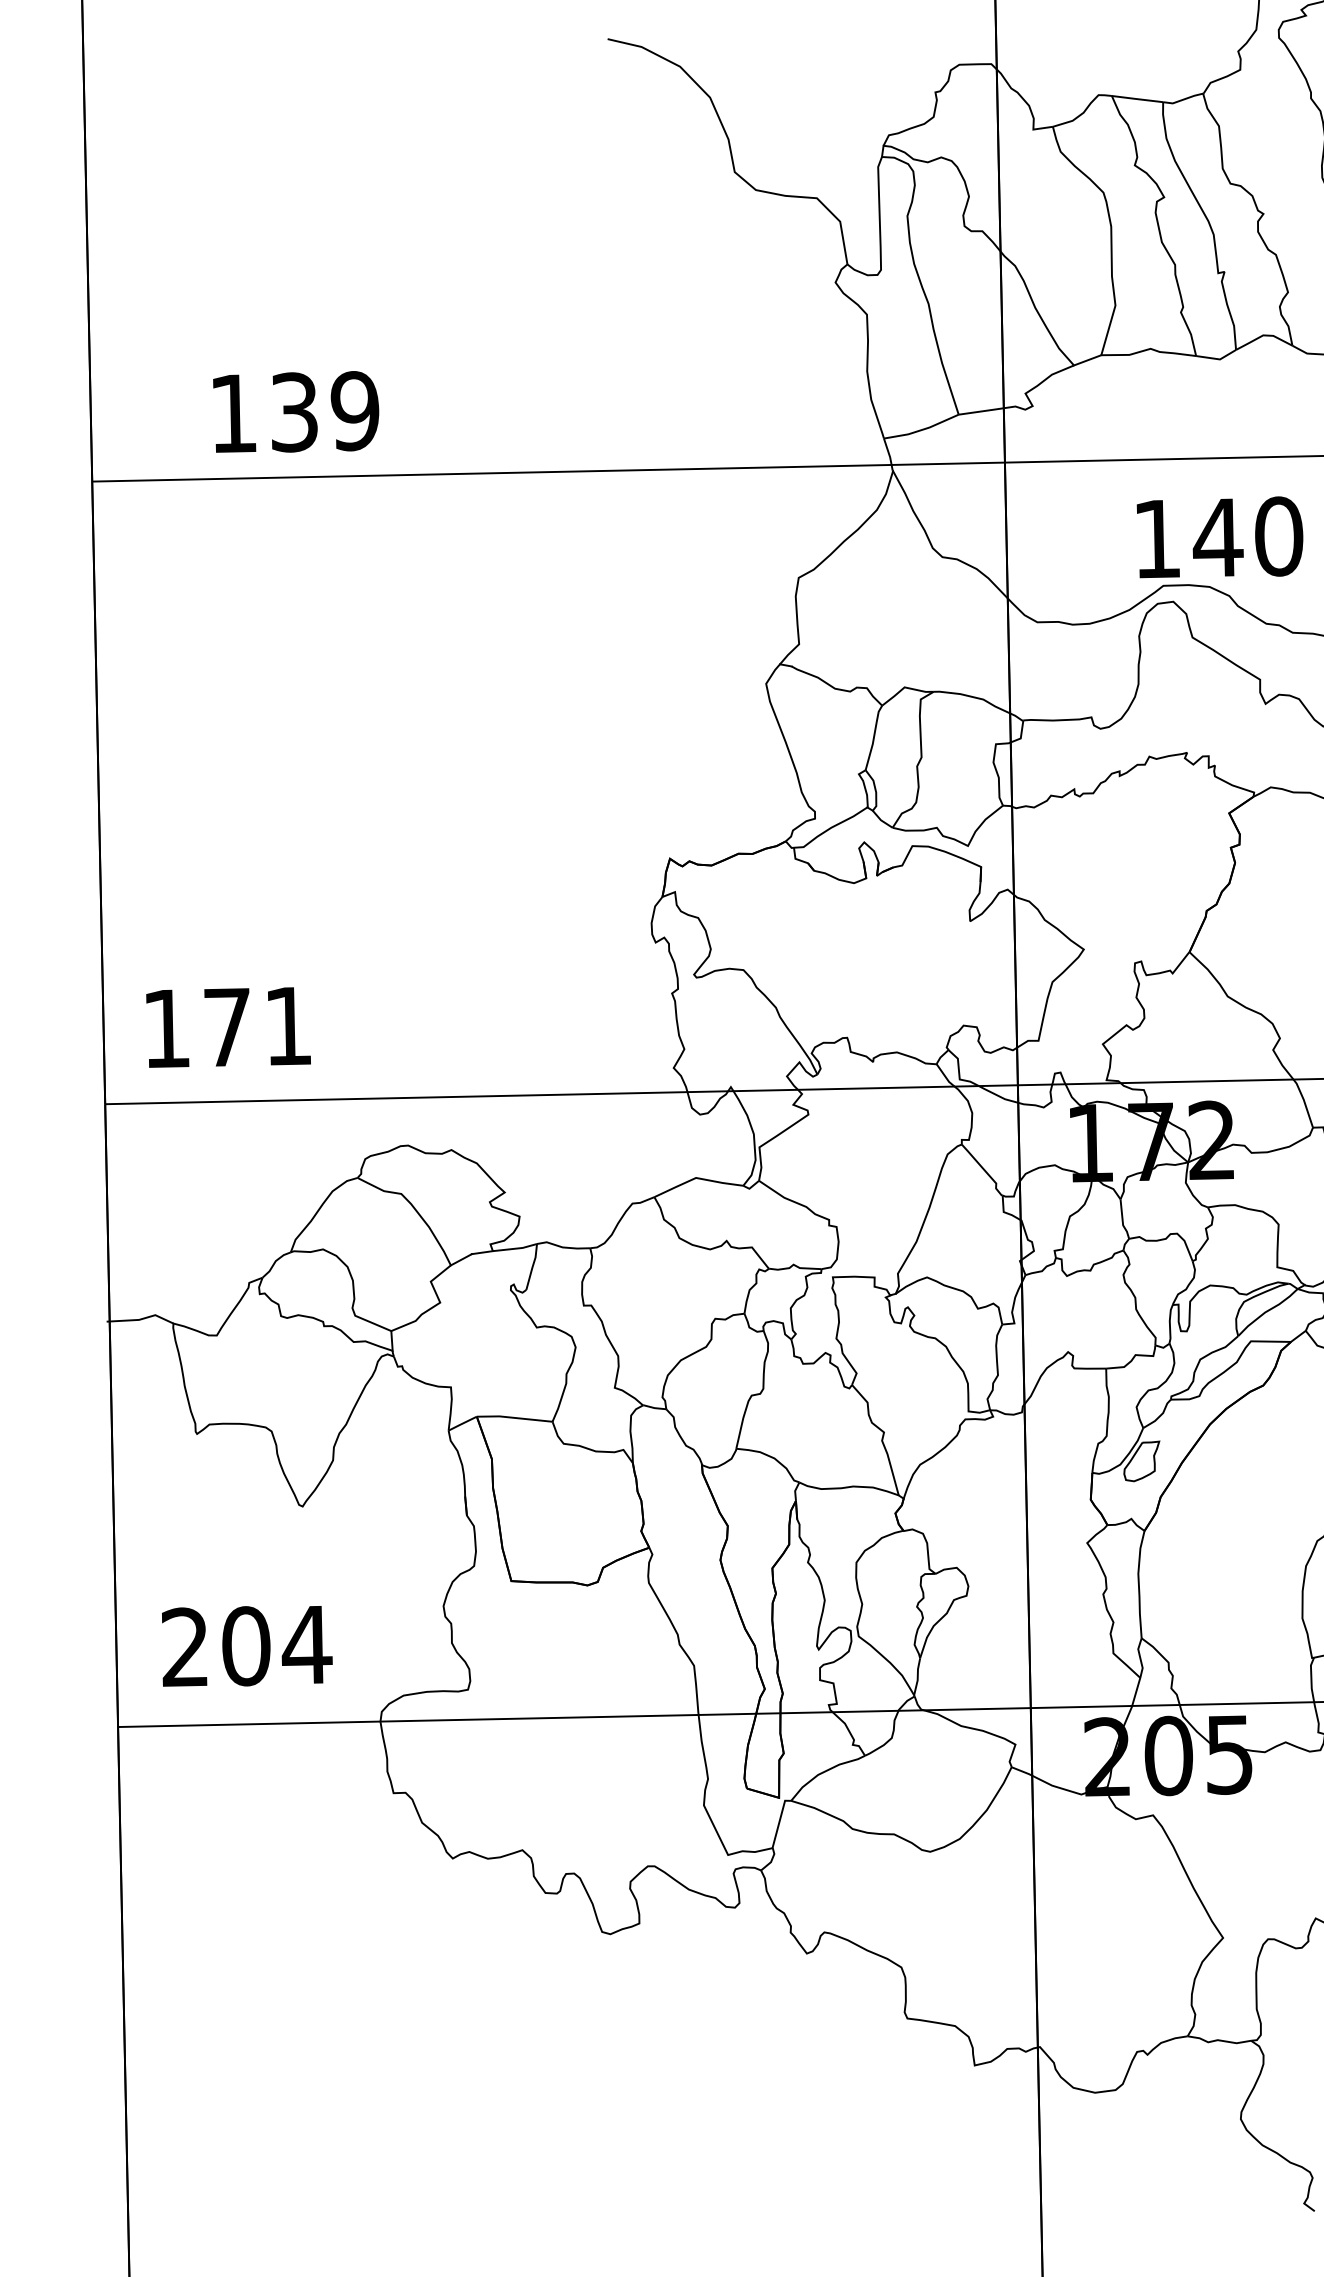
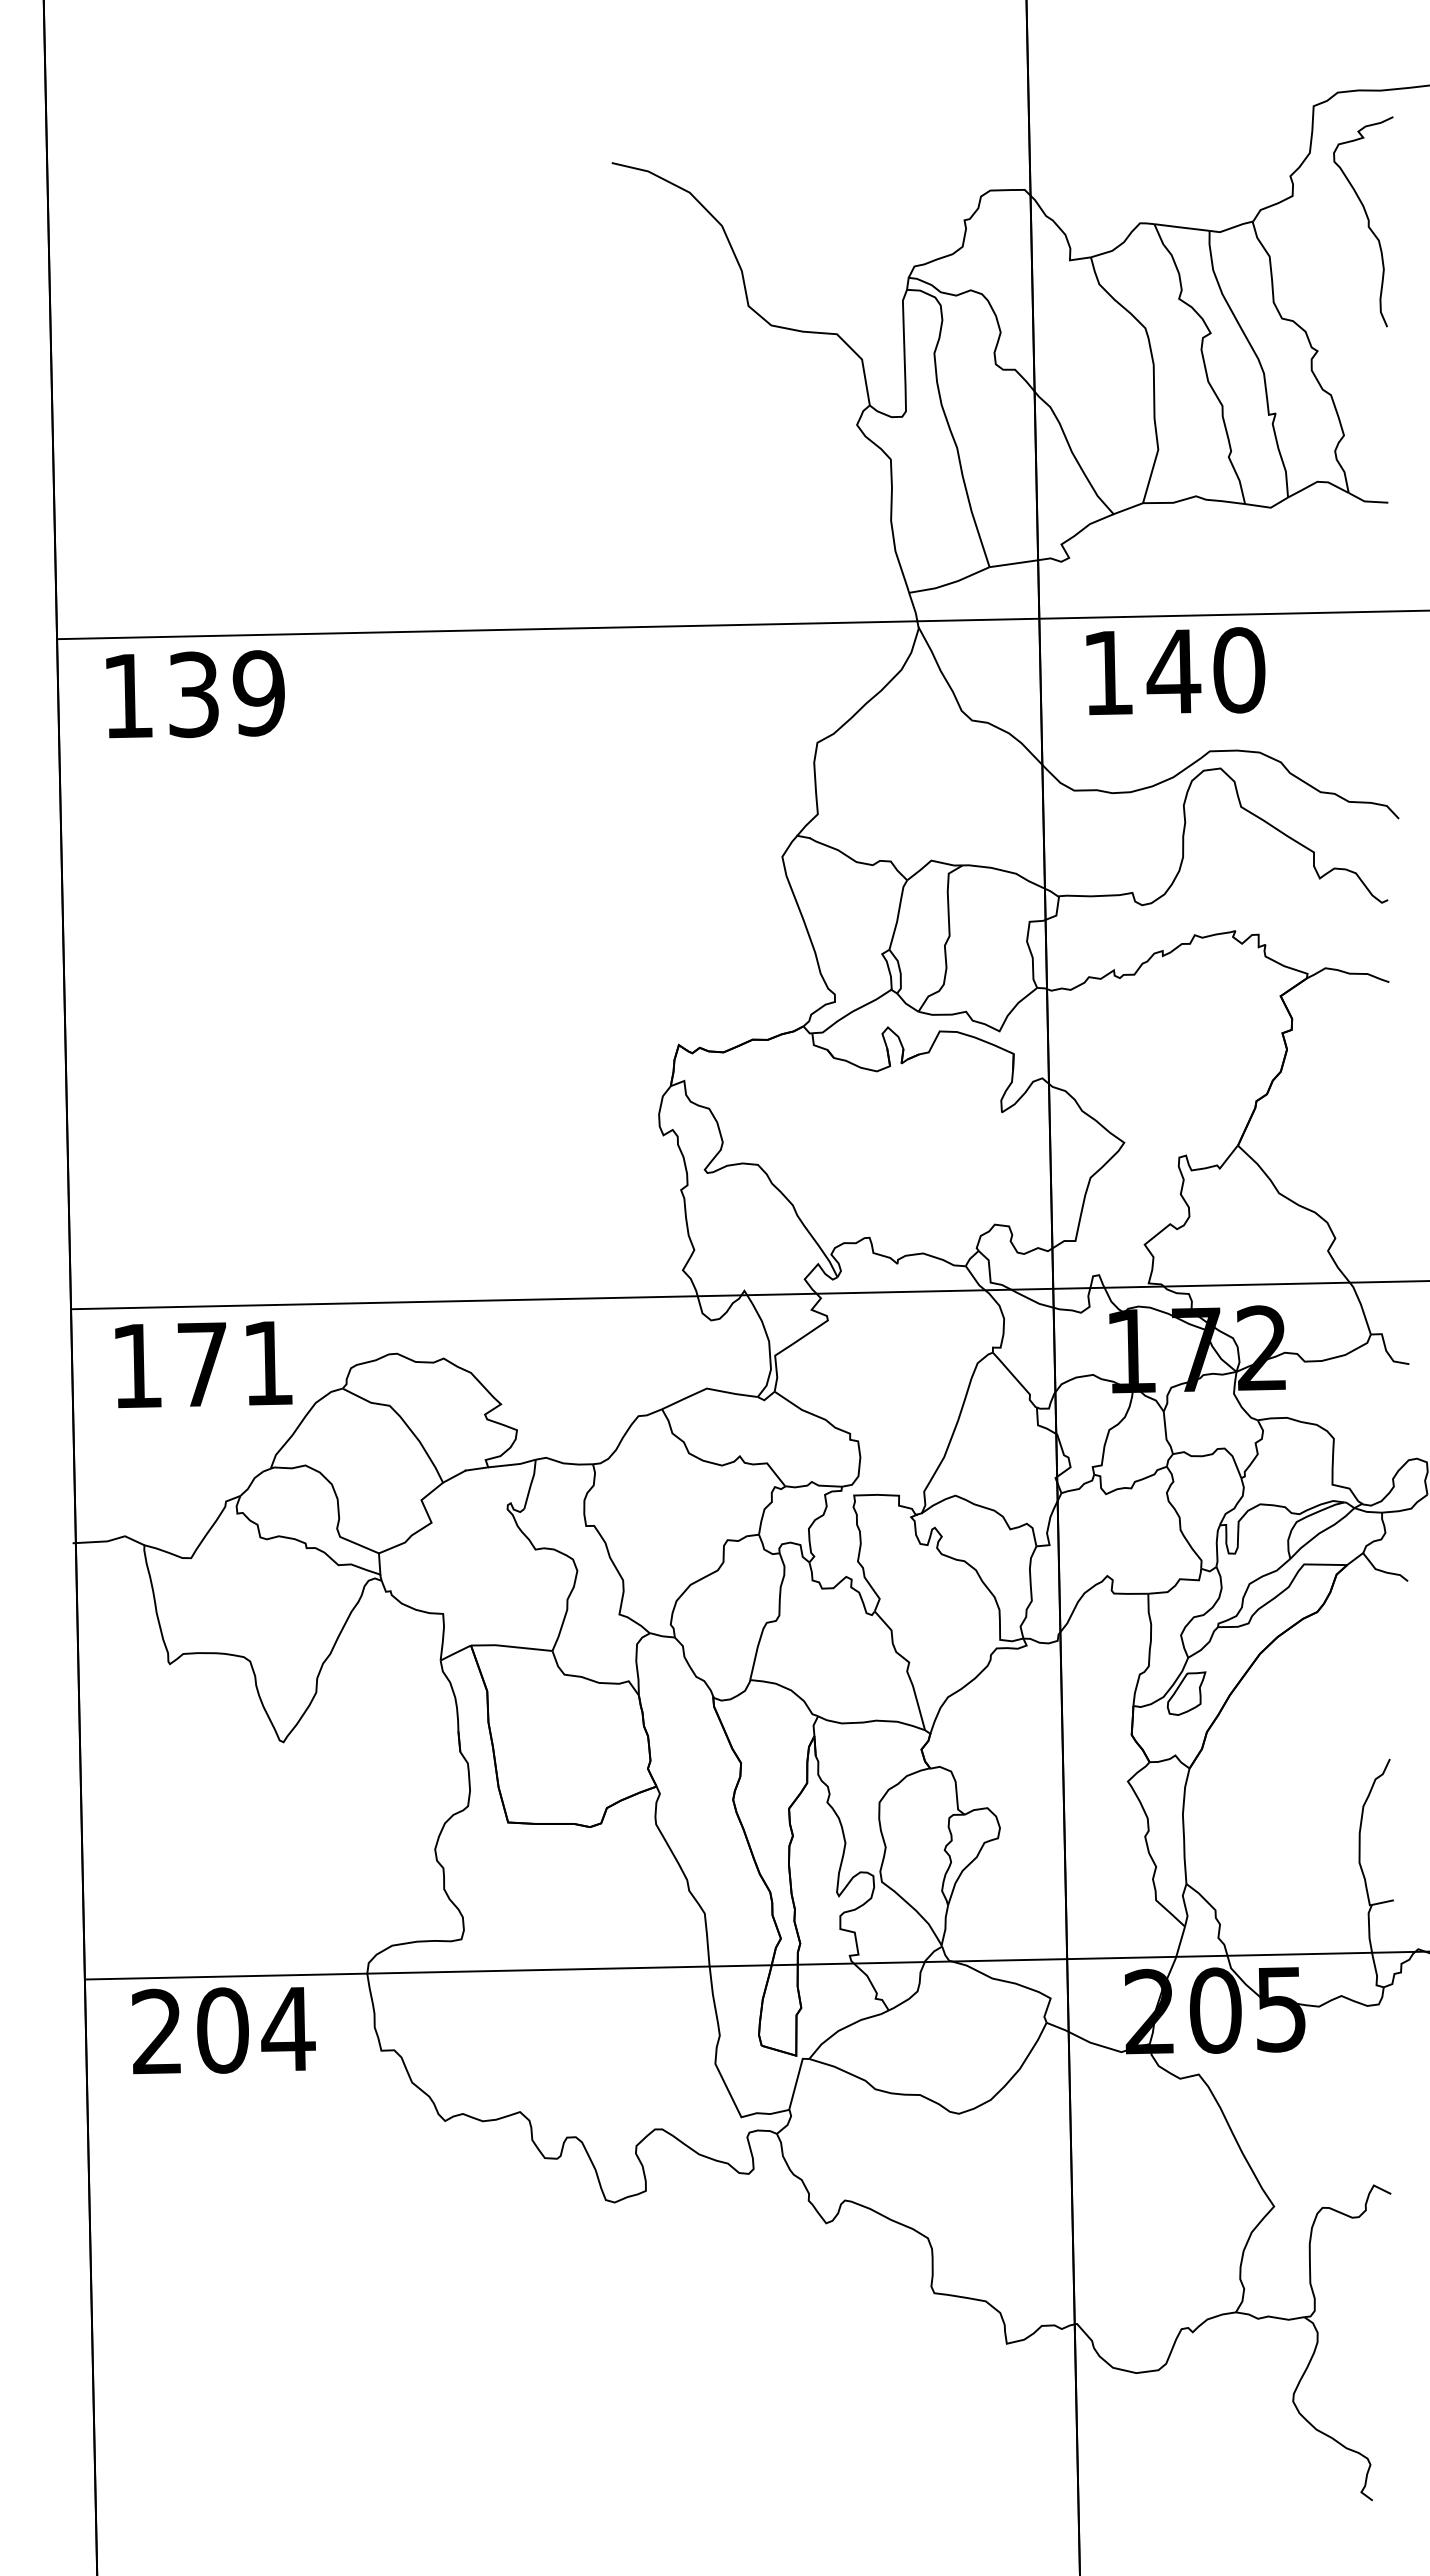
text: (296, 412) -> (195, 694), moved
text: (1219, 537) -> (1175, 671), moved
text: (228, 1027) -> (203, 1364), moved
text: (246, 1646) -> (223, 2030), moved

